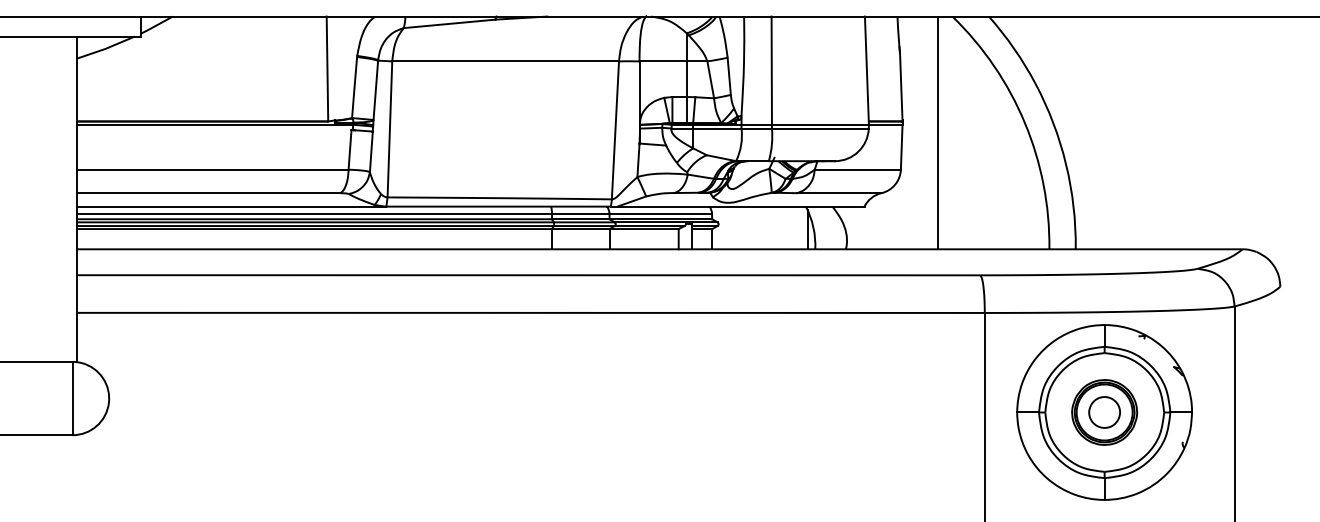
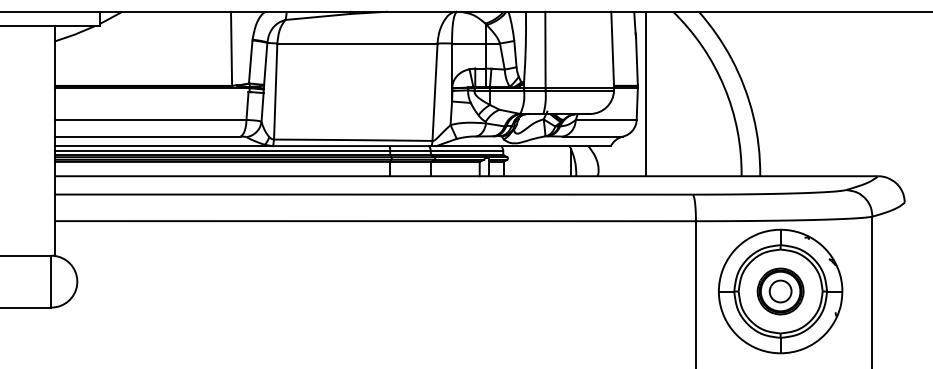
line: (937, 132) -> (645, 93), moved

